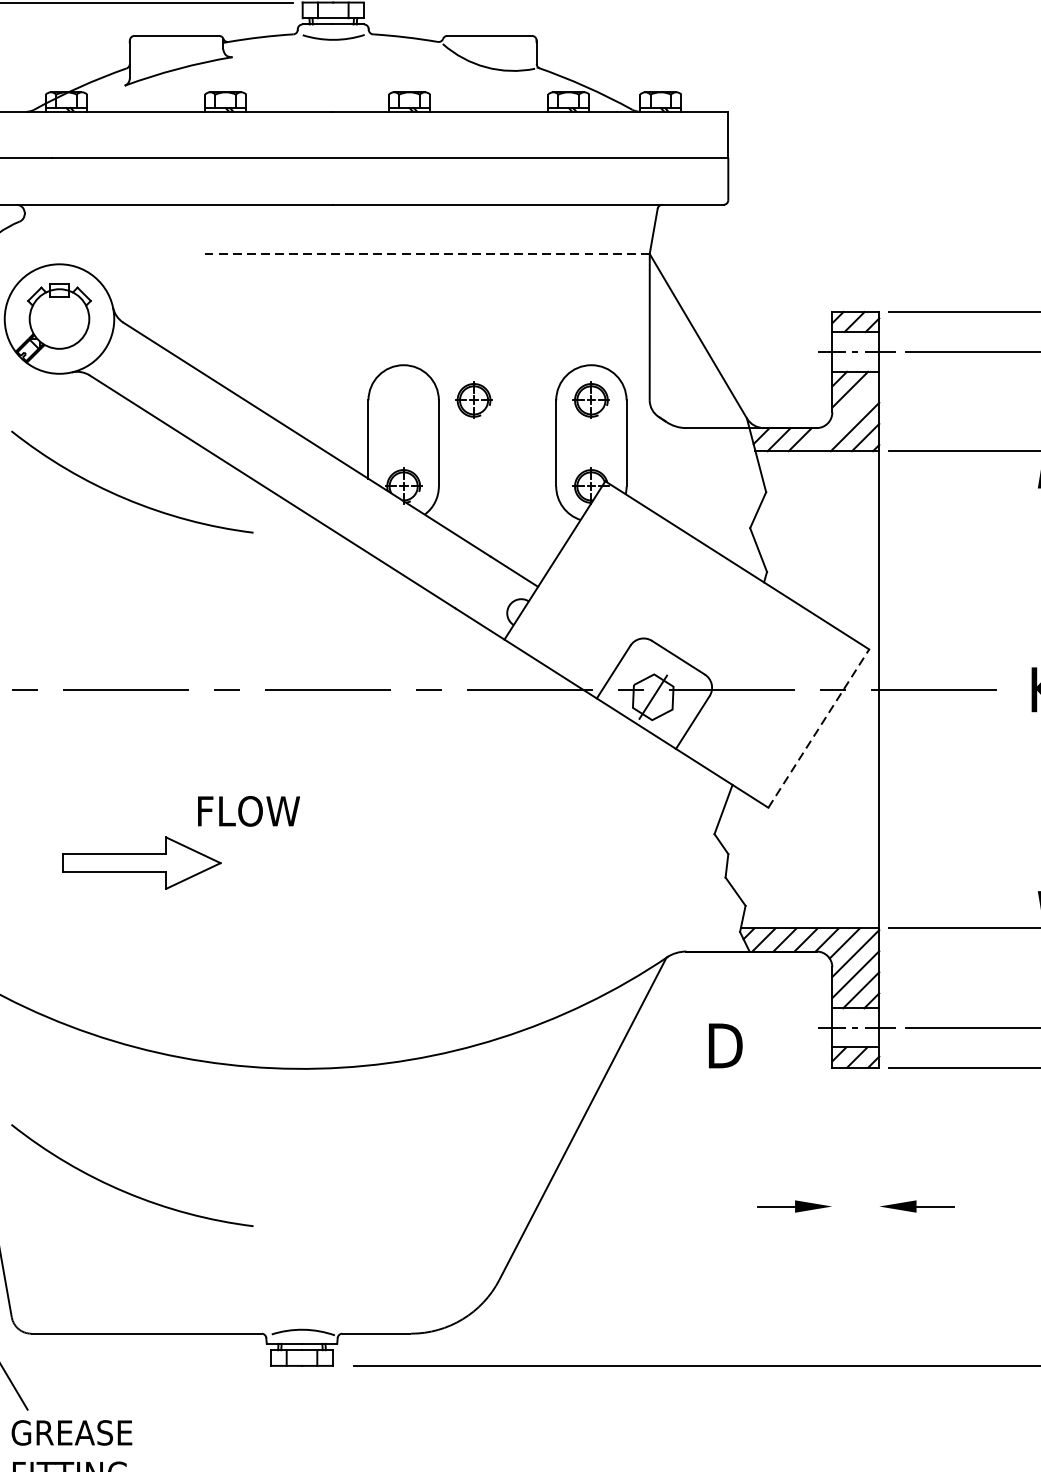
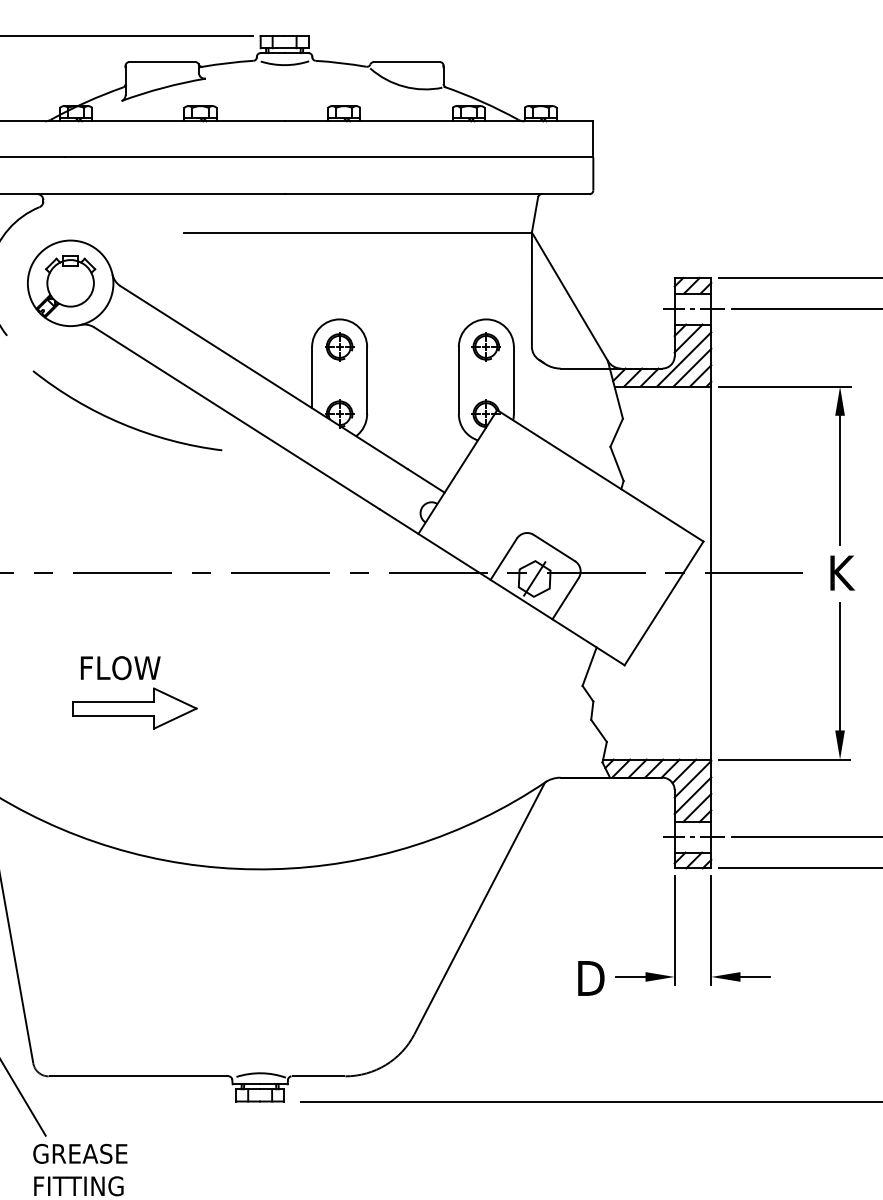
line: (427, 253) -> (358, 232), dashed -> solid
part: (473, 399) -> (339, 346), moved
line: (844, 416) -> (684, 359), added
line: (819, 728) -> (664, 603), dashed -> solid
text: (248, 811) -> (120, 668), moved
text: (725, 1045) -> (591, 978), moved
line: (832, 1147) -> (674, 930), added
line: (879, 1147) -> (711, 930), added
arc: (125, 1190) -> (122, 964), removed

